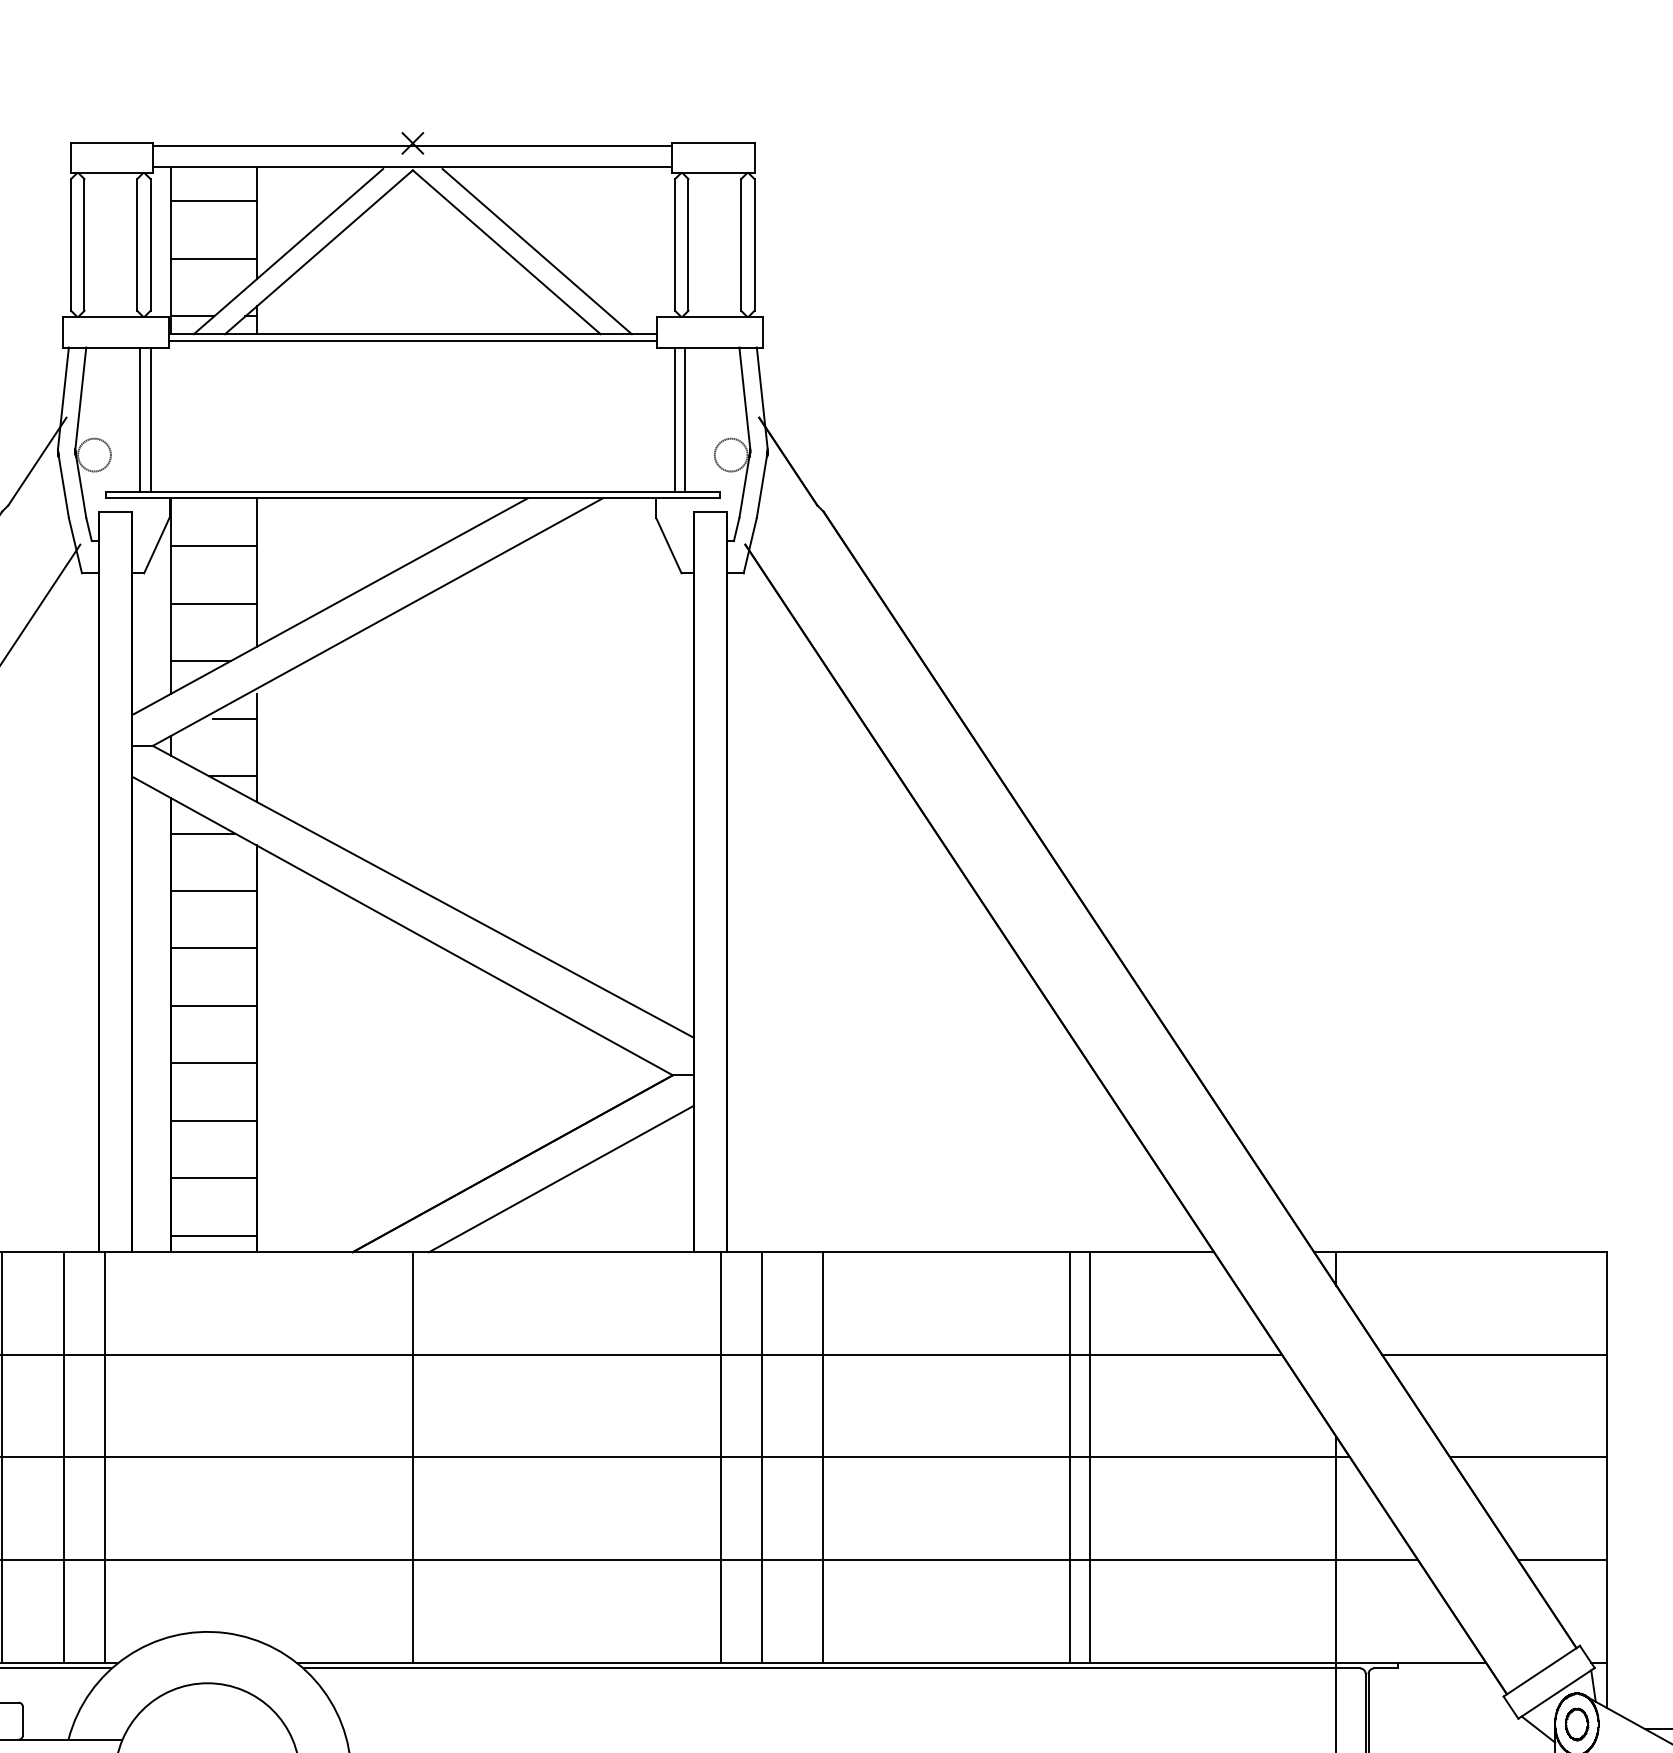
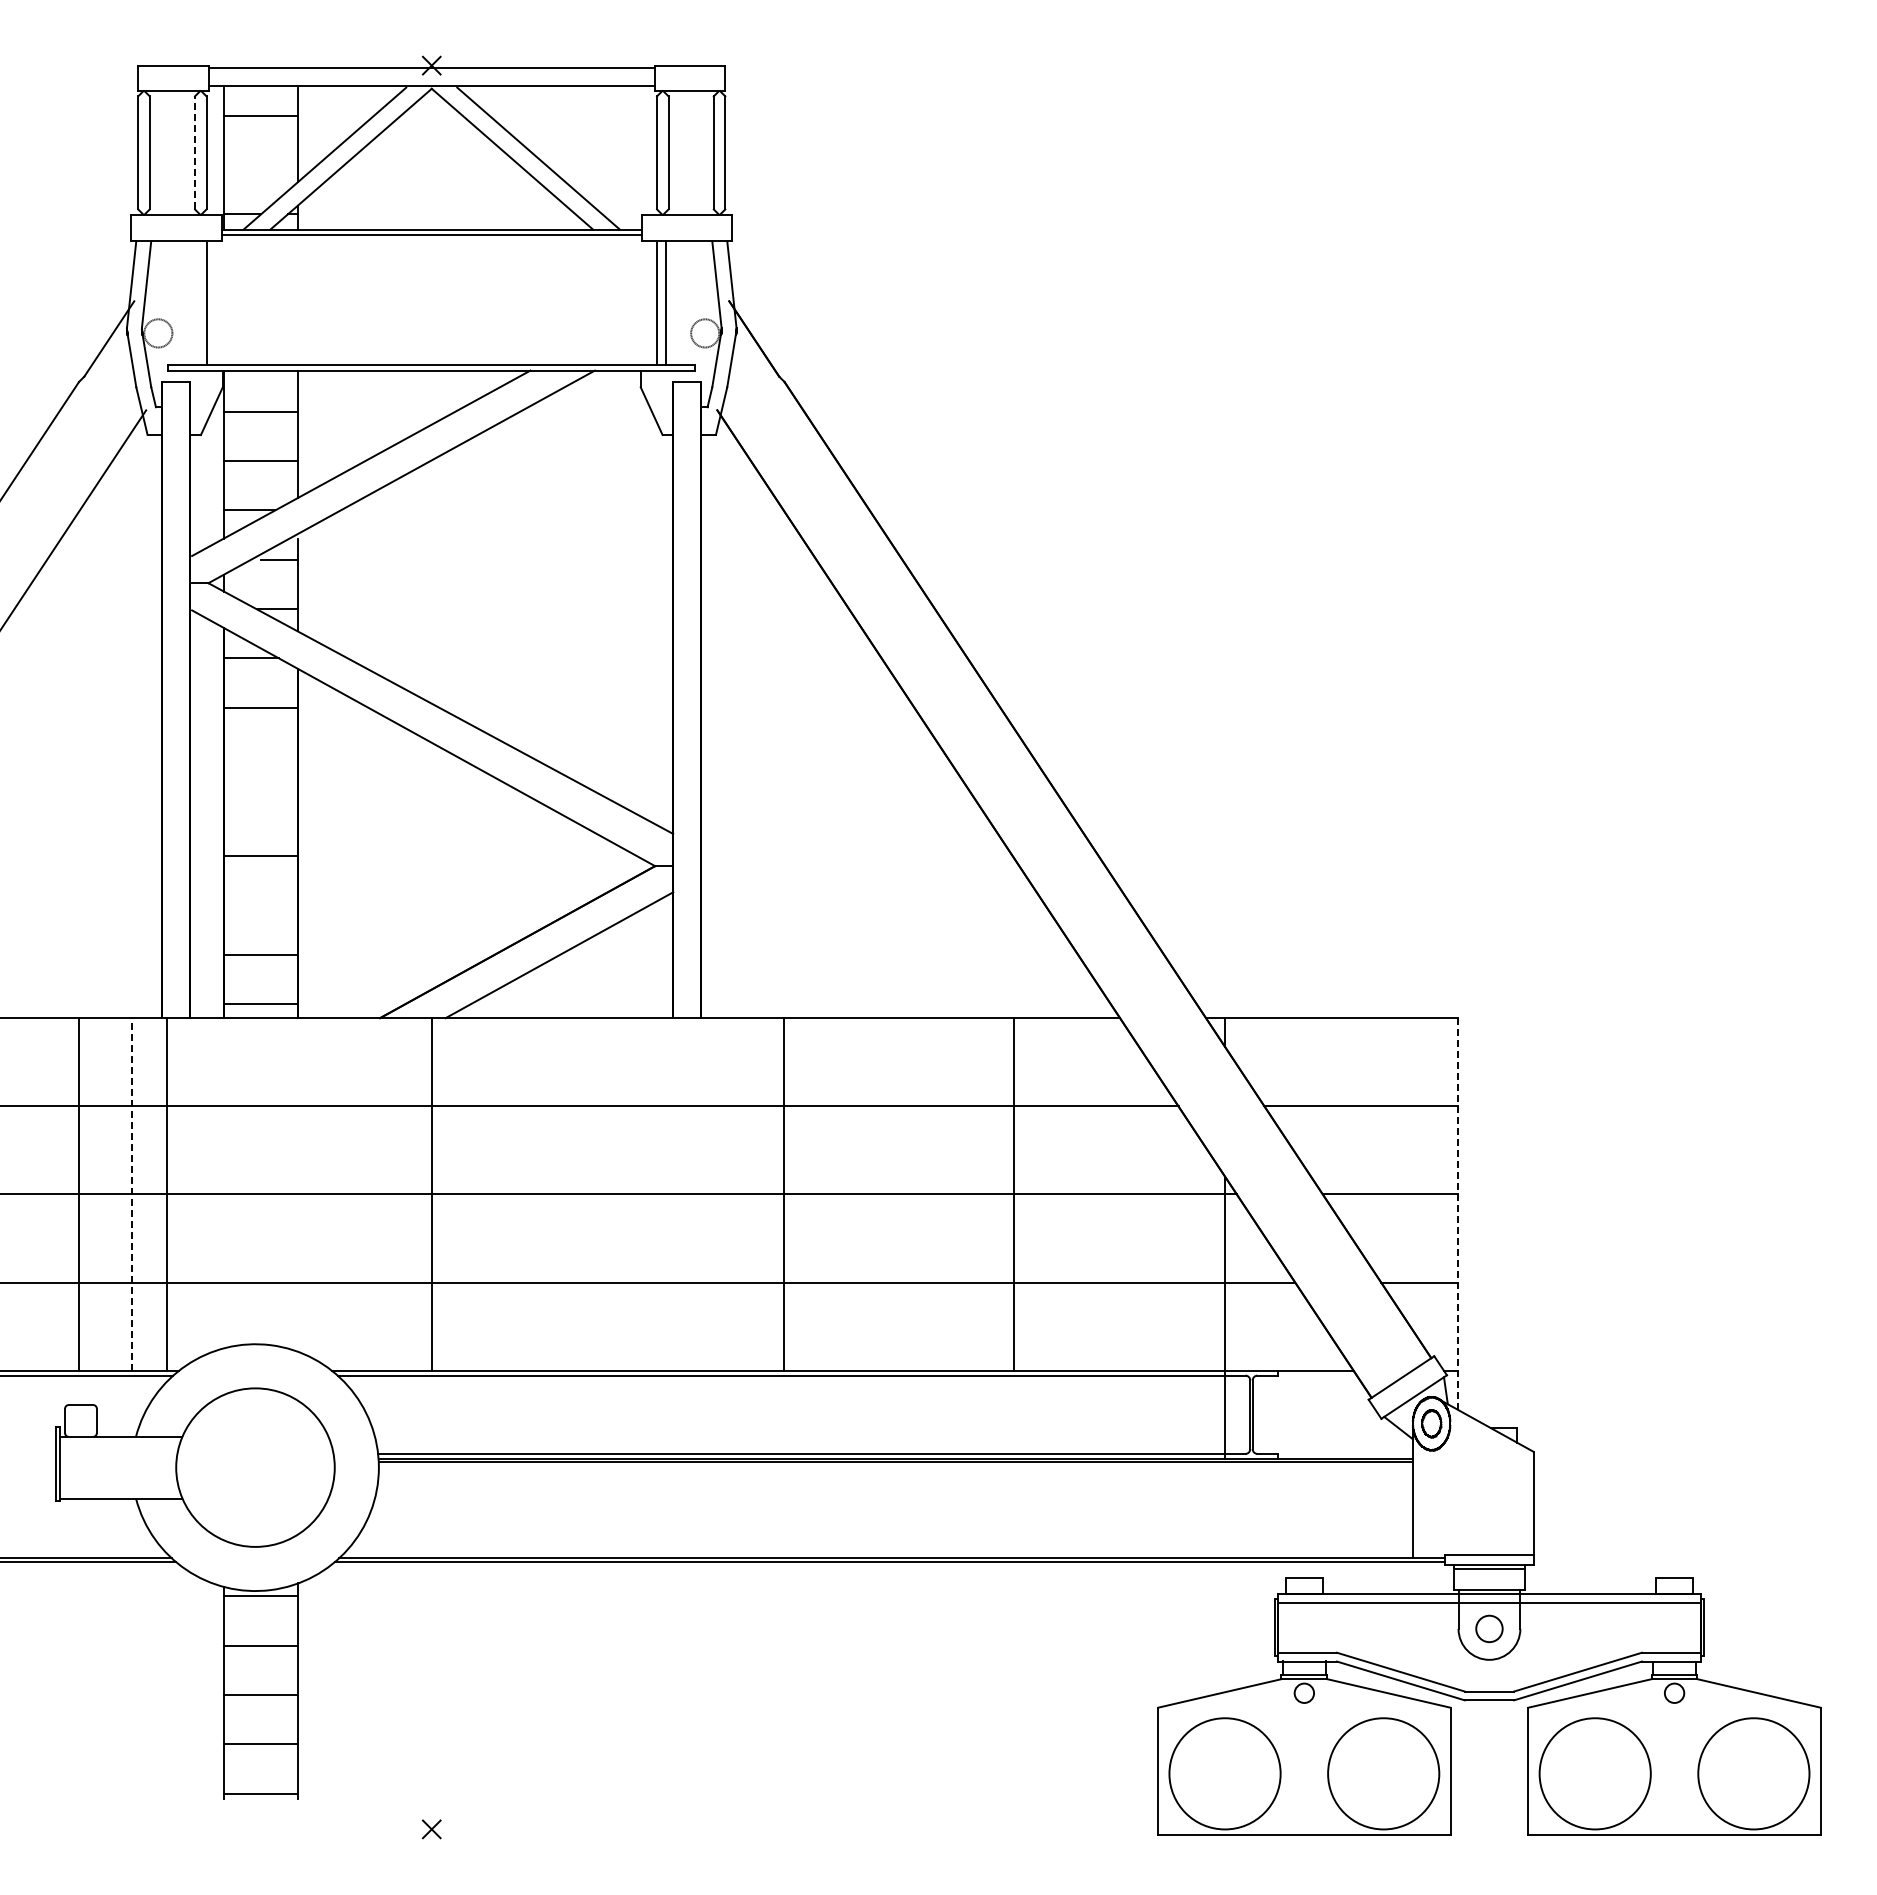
line: (137, 244) -> (195, 152), solid -> dashed
line: (213, 258) -> (260, 164), removed
line: (140, 419) -> (197, 302), removed
line: (213, 948) -> (260, 757), removed
line: (213, 1005) -> (260, 806), removed
line: (213, 1121) -> (260, 905), removed
line: (64, 1456) -> (132, 1193), solid -> dashed
line: (721, 1457) -> (696, 1194), removed
line: (761, 1457) -> (731, 1194), removed
line: (1069, 1457) -> (995, 1194), removed
line: (1606, 1479) -> (1457, 1213), solid -> dashed

